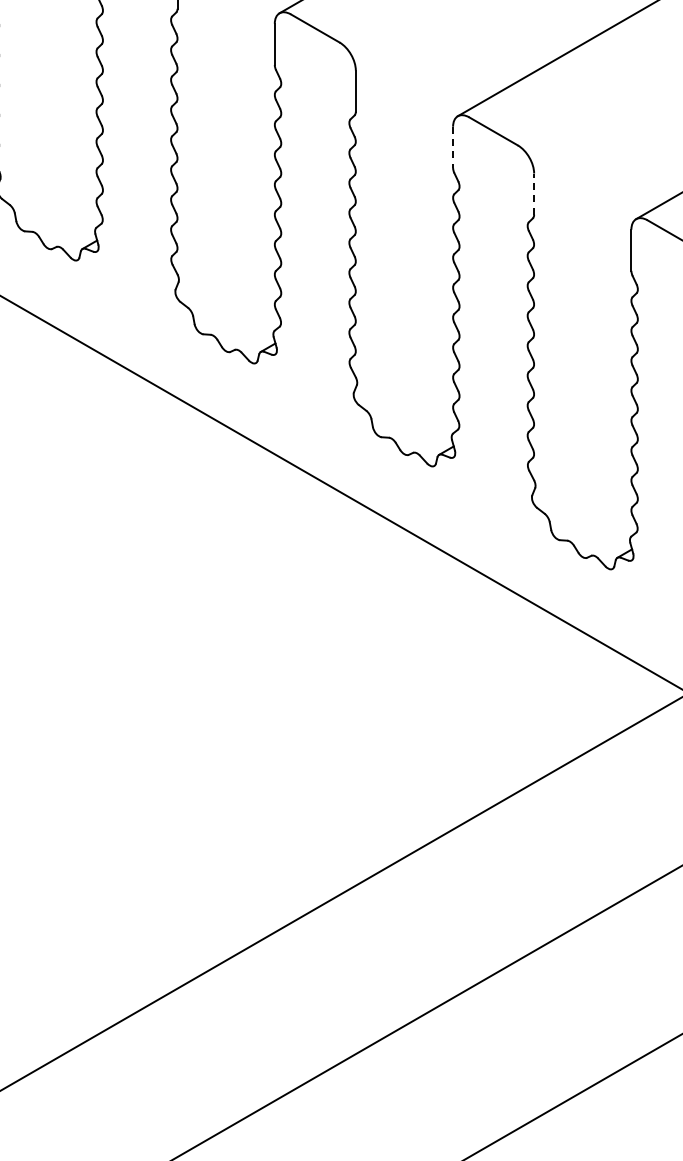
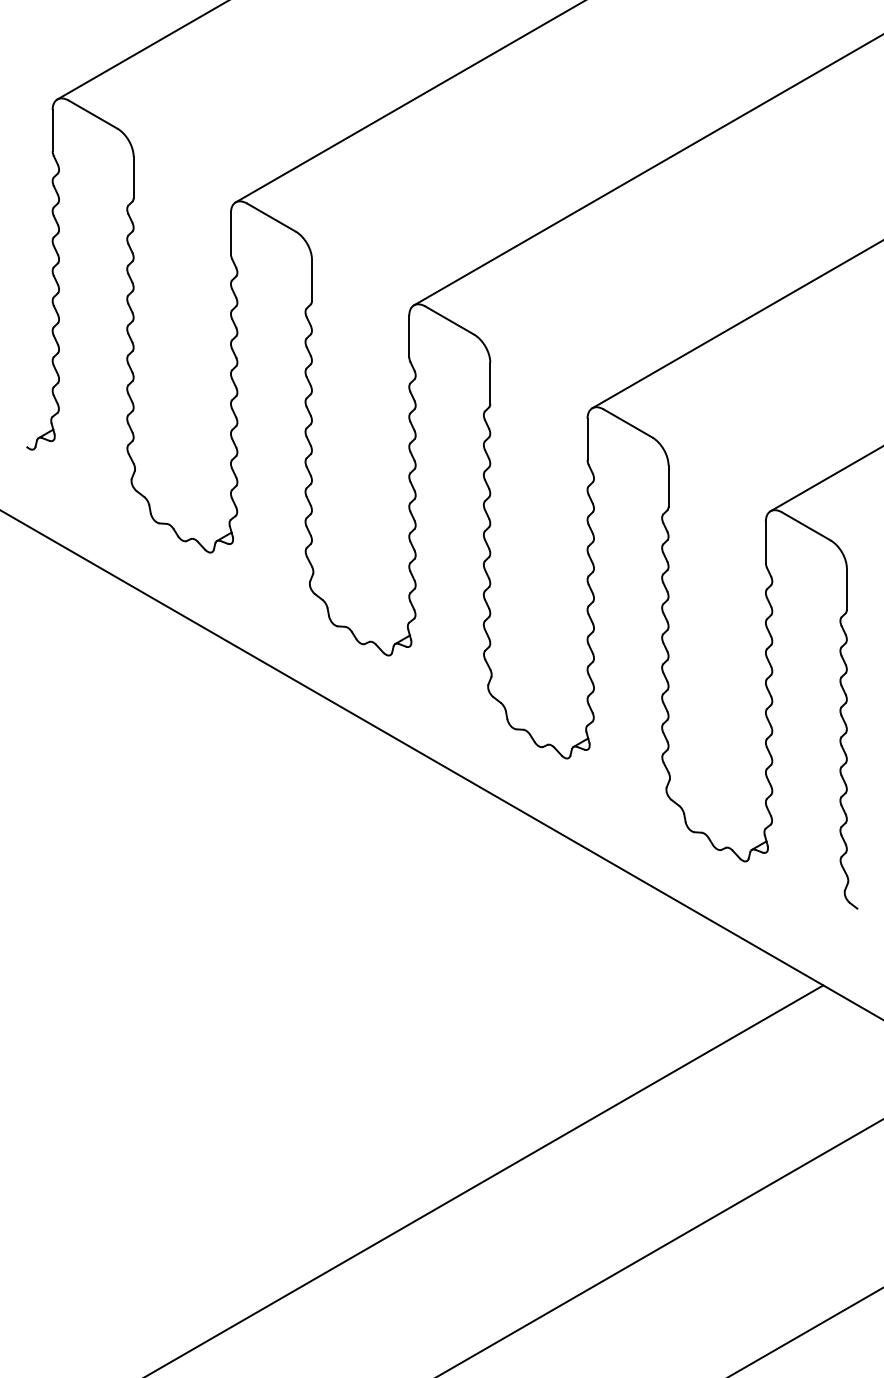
line: (453, 147) -> (587, 439), dashed -> solid
line: (534, 194) -> (668, 486), dashed -> solid

